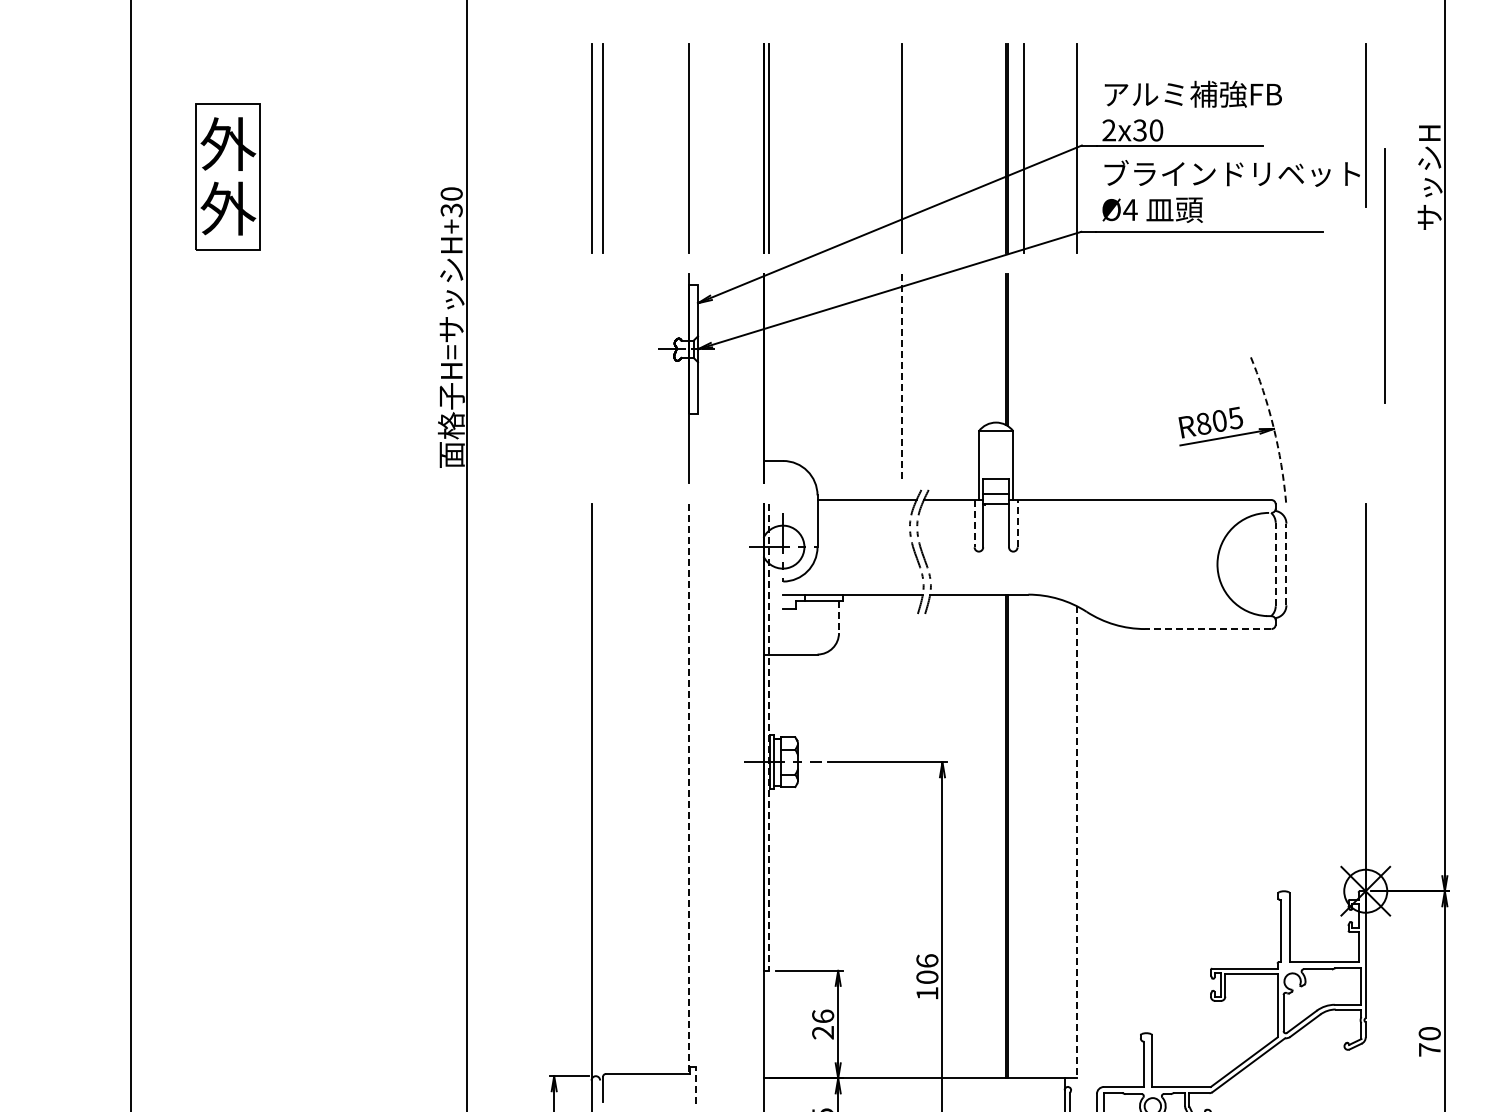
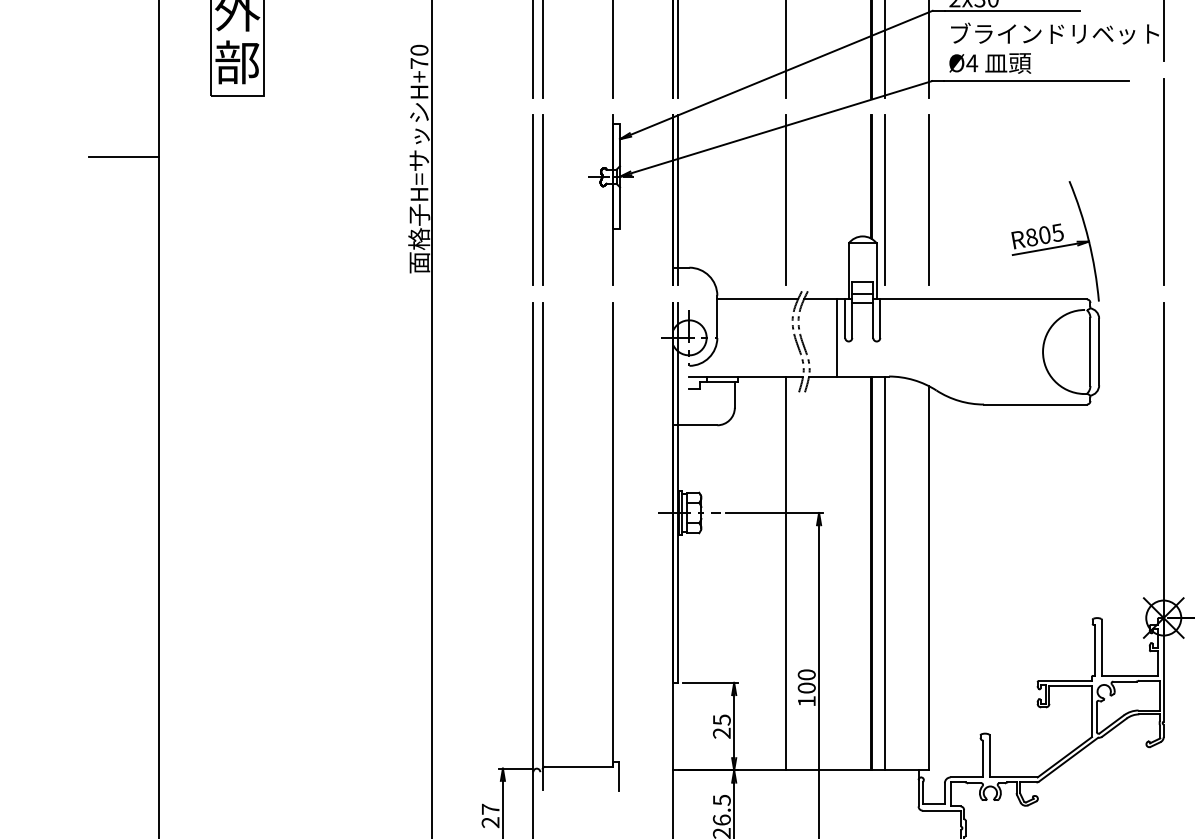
text: (228, 208) -> (237, 62), 外 -> 部
text: (451, 210) -> (419, 63), H+30 -> H+70
line: (1384, 275) -> (1163, 181), moved
line: (88, 324) -> (123, 156), added
line: (591, 378) -> (533, 200), added
line: (603, 378) -> (543, 200), added
line: (769, 378) -> (678, 200), added
line: (901, 378) -> (785, 200), dashed -> solid
line: (1023, 378) -> (885, 200), added
line: (1077, 378) -> (929, 200), added
arc: (1273, 427) -> (1088, 240), dashed -> solid
line: (974, 523) -> (845, 318), dashed -> solid
line: (1017, 523) -> (880, 318), dashed -> solid
line: (963, 547) -> (836, 338), added
line: (1275, 564) -> (1090, 351), dashed -> solid
line: (1286, 564) -> (1099, 351), dashed -> solid
line: (839, 617) -> (735, 395), dashed -> solid
line: (1207, 629) -> (1034, 404), dashed -> solid
line: (769, 737) -> (678, 492), dashed -> solid
line: (603, 789) -> (543, 535), added
line: (689, 789) -> (613, 535), dashed -> solid
line: (901, 836) -> (785, 573), added
line: (1023, 836) -> (885, 573), added
line: (1077, 842) -> (929, 578), dashed -> solid
text: (927, 960) -> (806, 674), 106 -> 100
text: (823, 1016) -> (722, 720), 26 -> 25
line: (696, 1085) -> (618, 776), dashed -> solid

